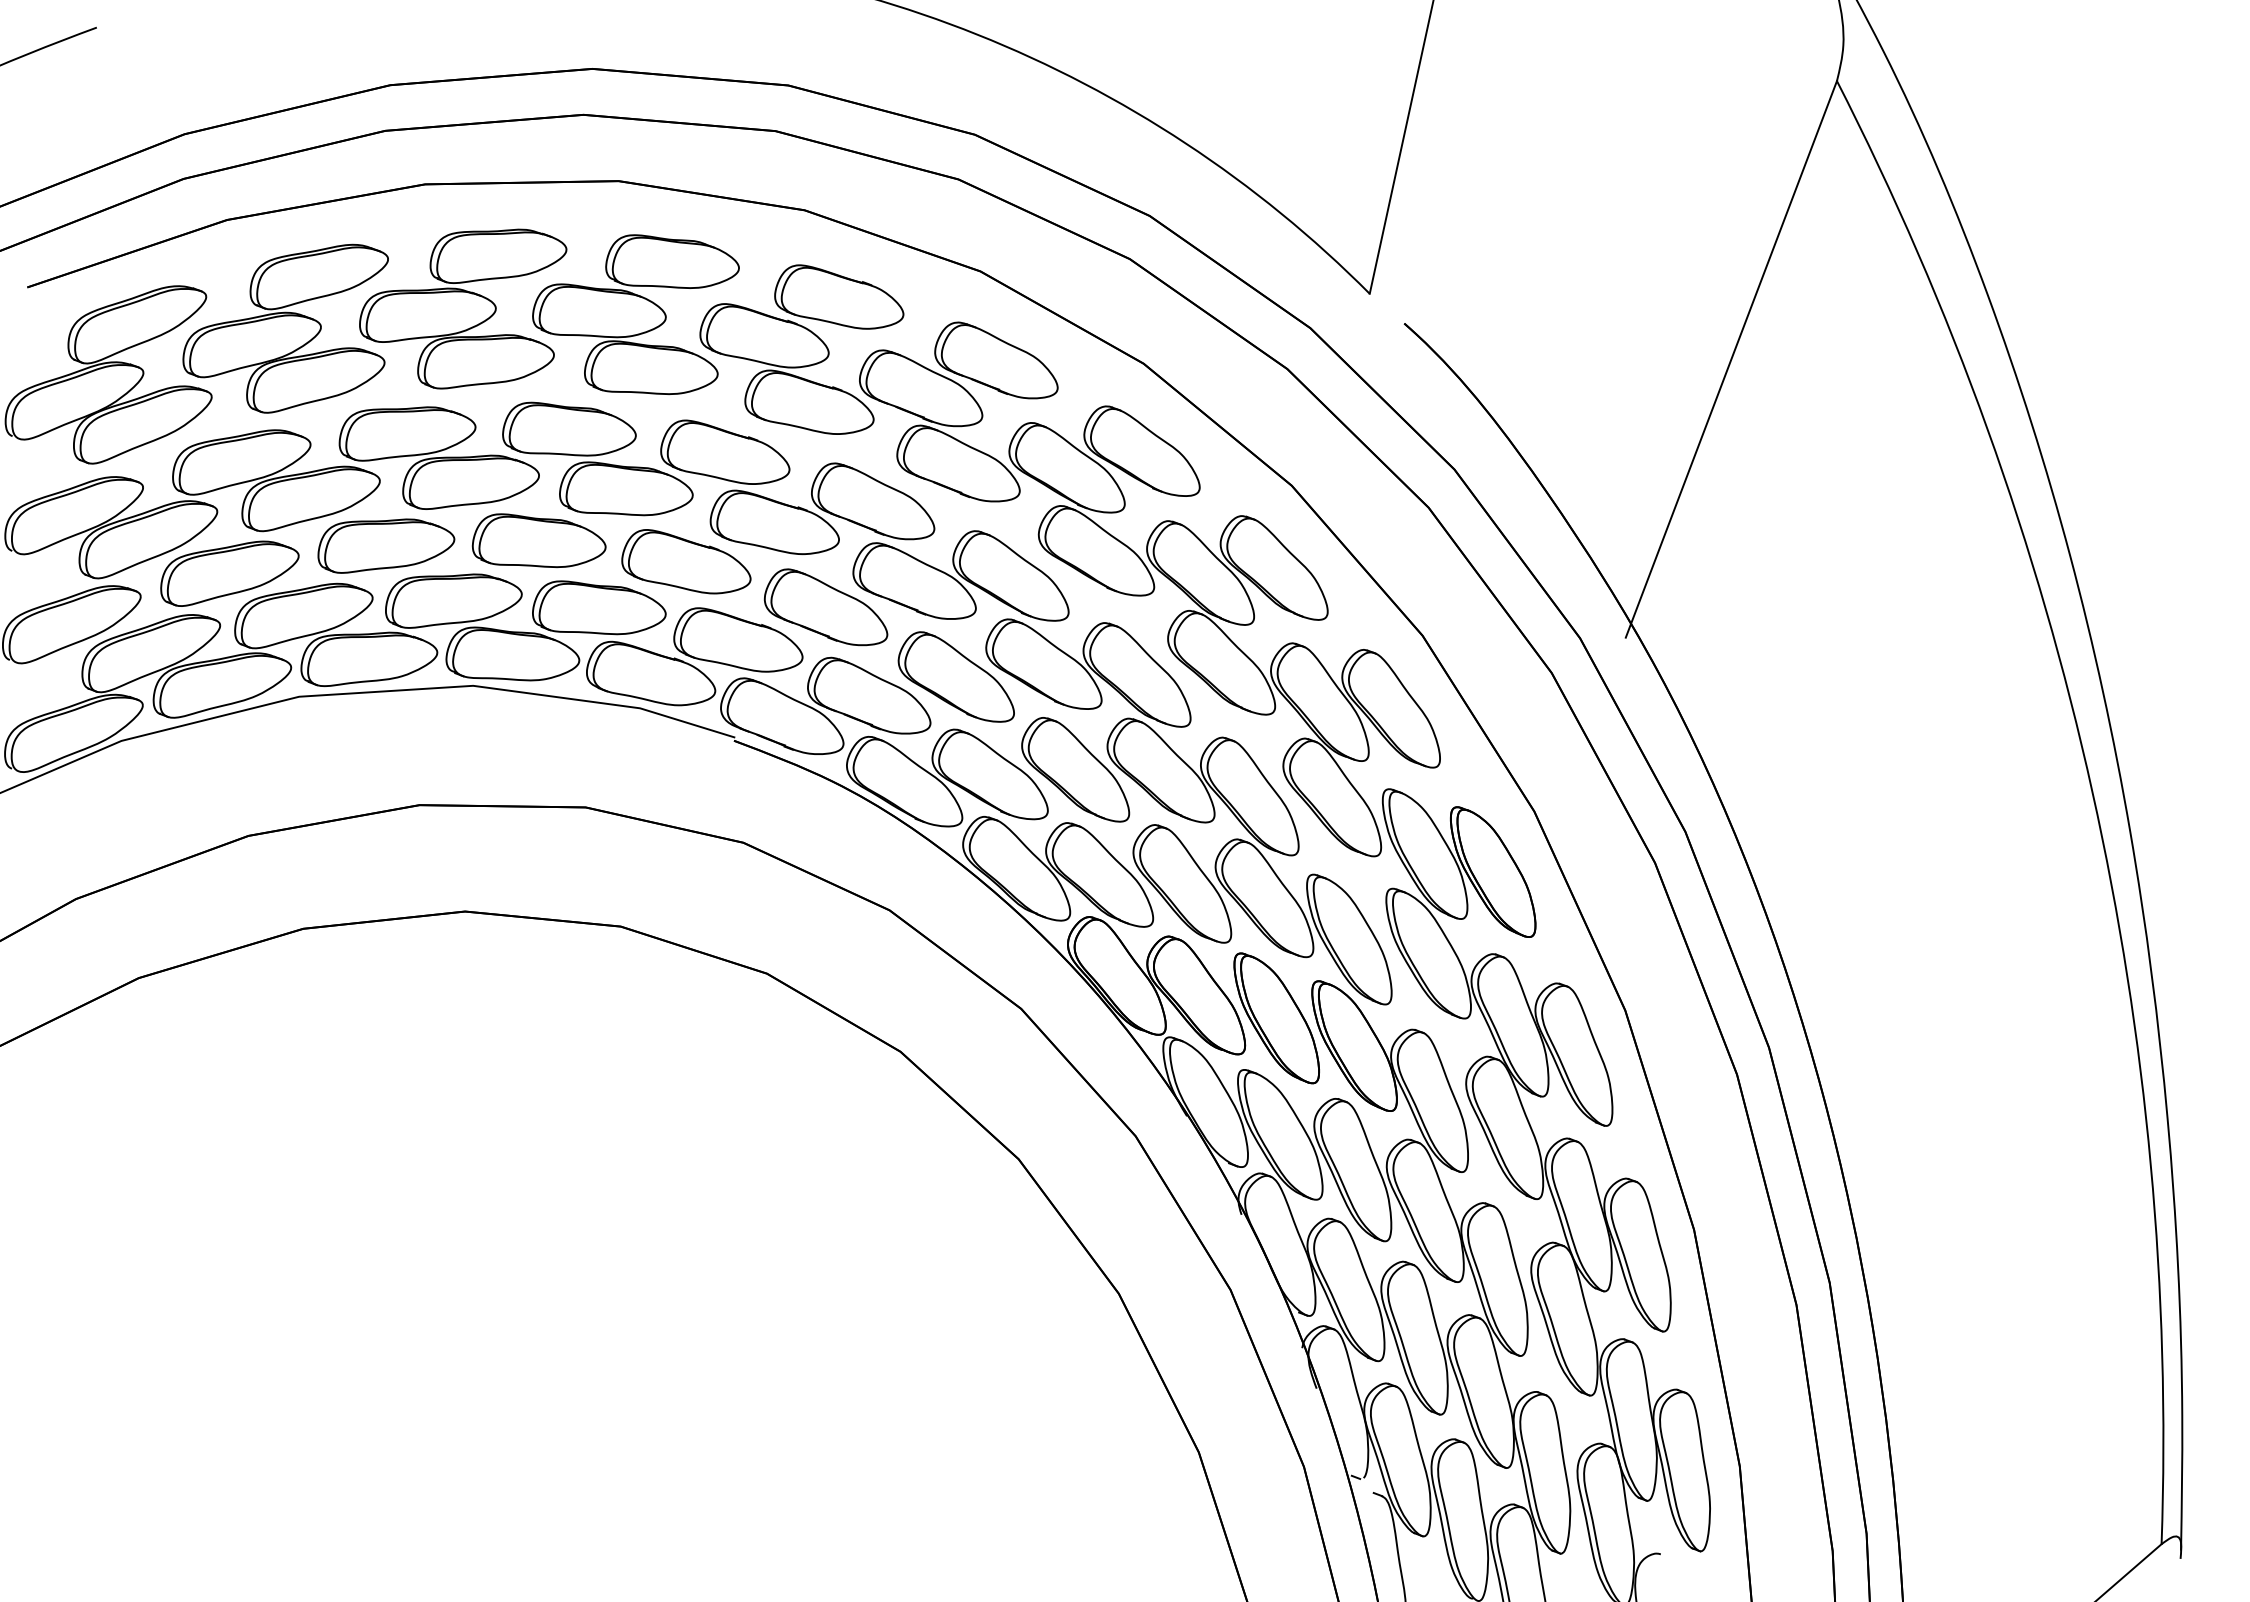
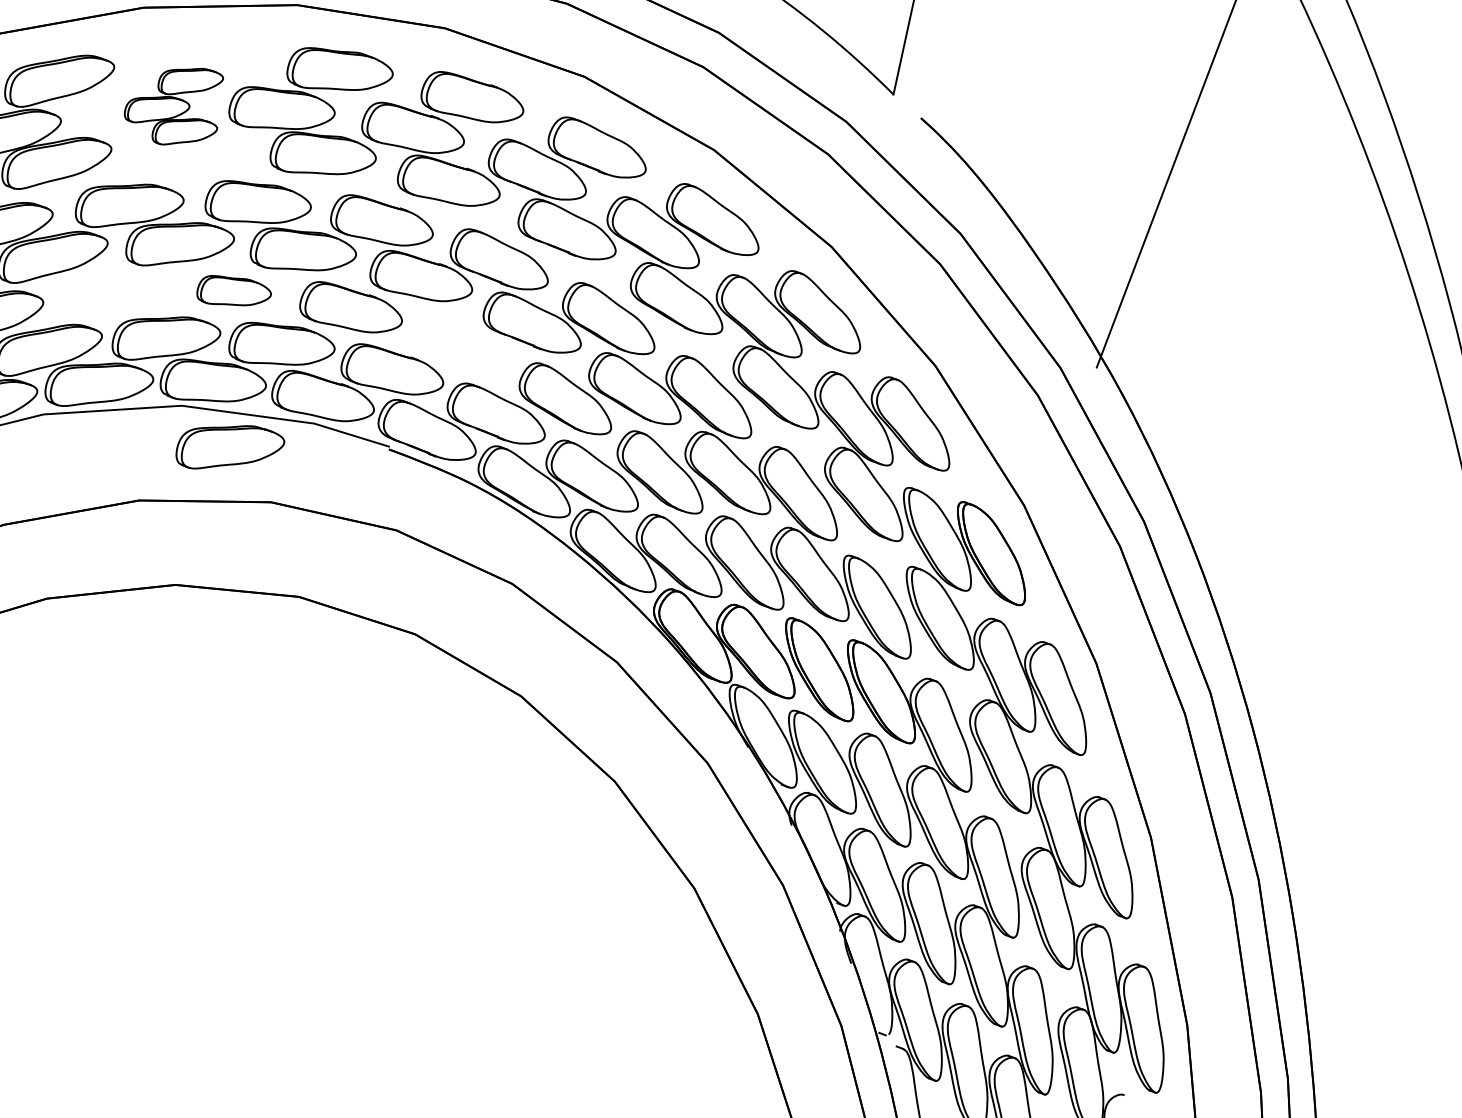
part: (463, 308) -> (174, 106), size x0.6
part: (538, 540) -> (233, 290), size x0.7
part: (386, 545) -> (230, 446), moved
part: (825, 607) -> (461, 343), removed

